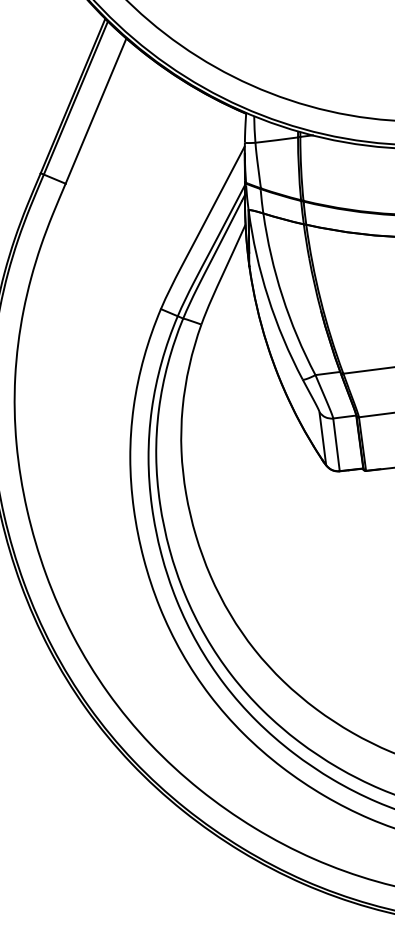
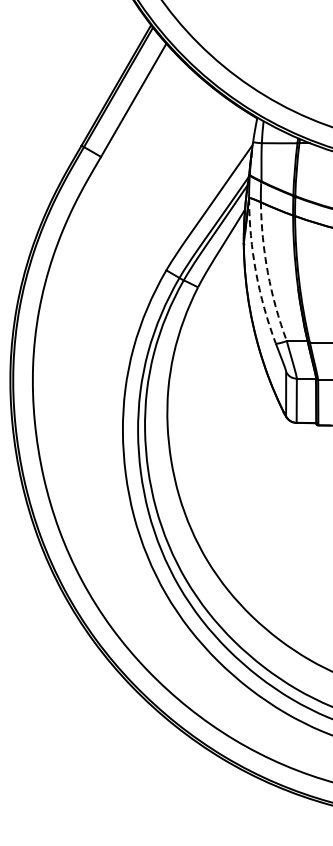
arc: (281, 296) -> (267, 272), solid -> dashed
arc: (267, 298) -> (255, 272), solid -> dashed

